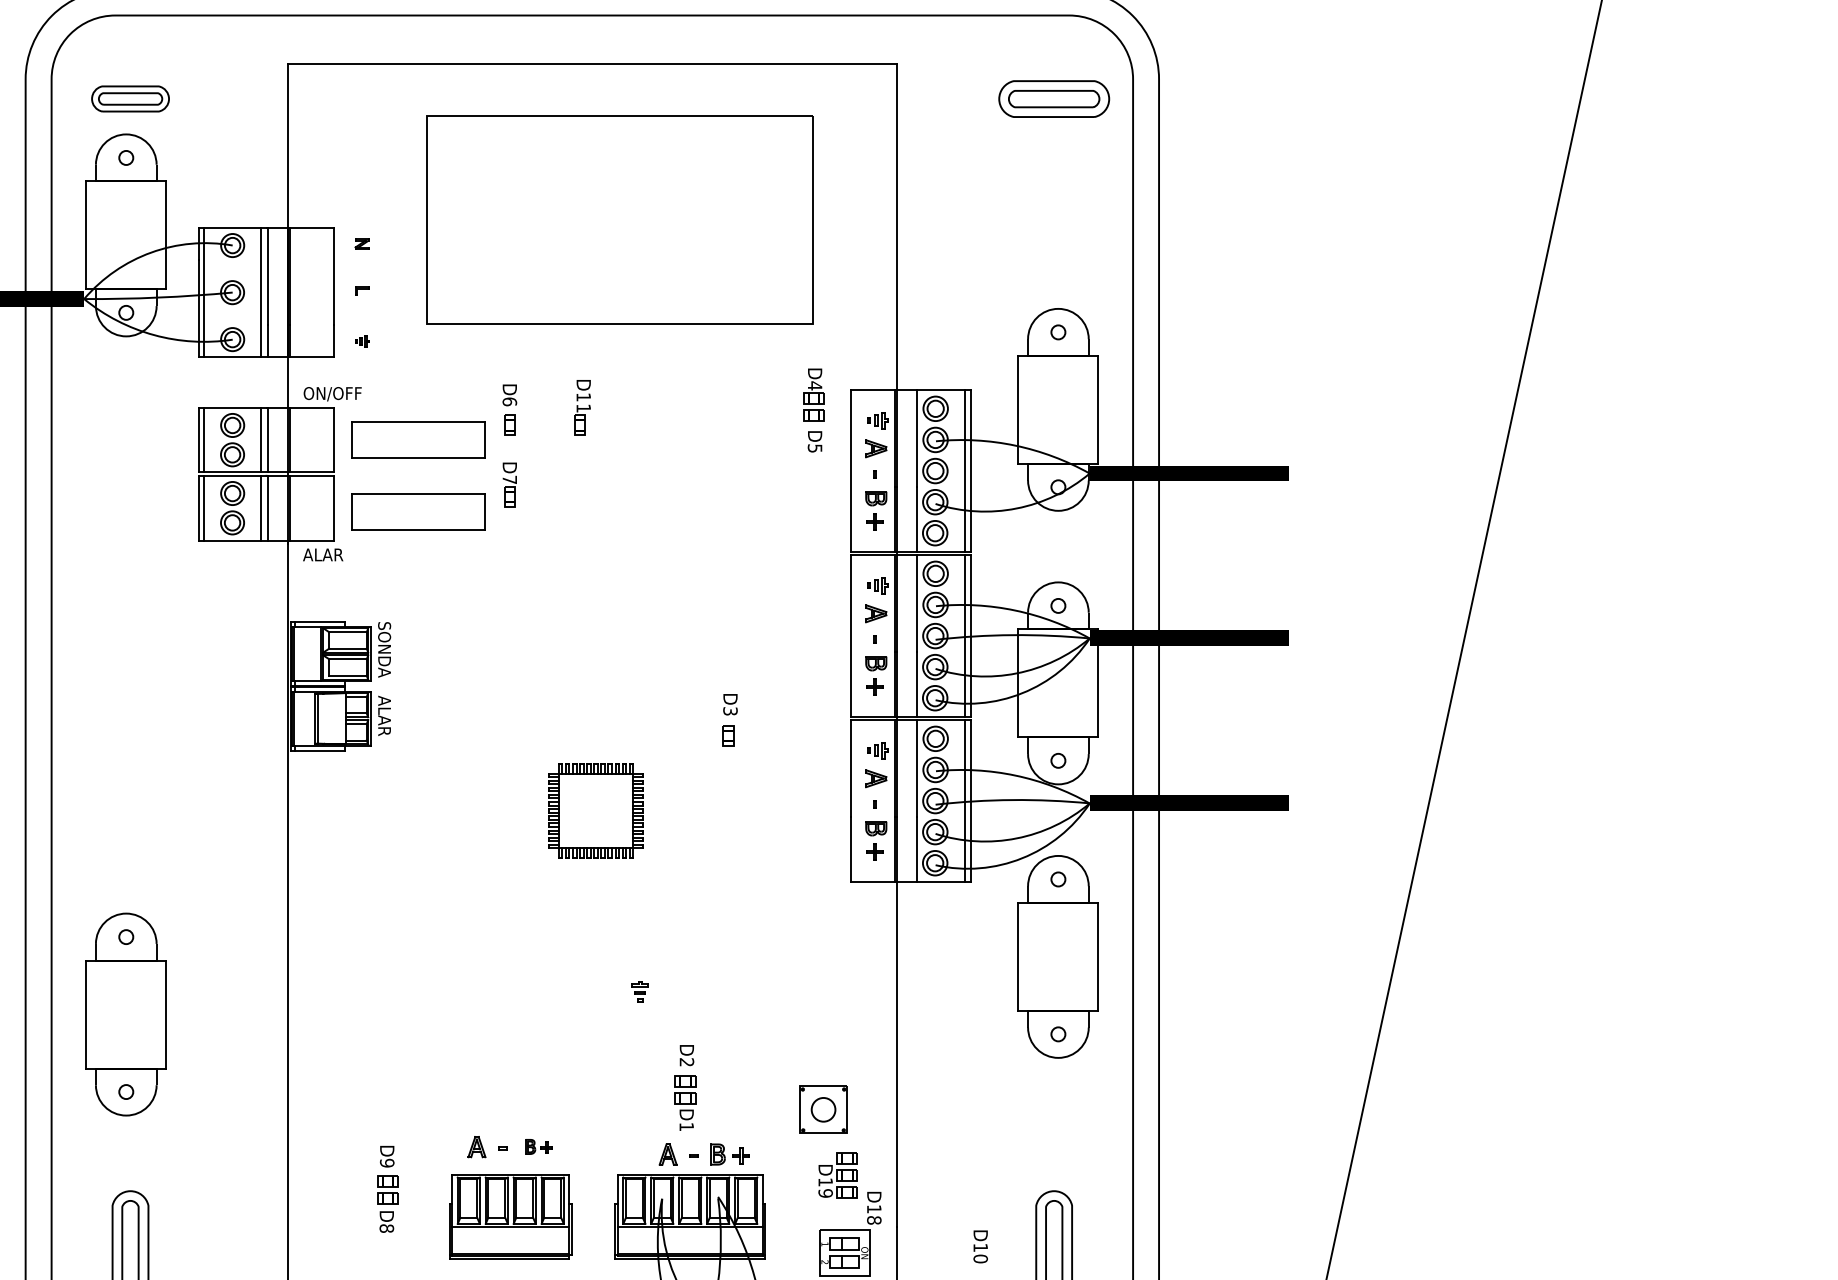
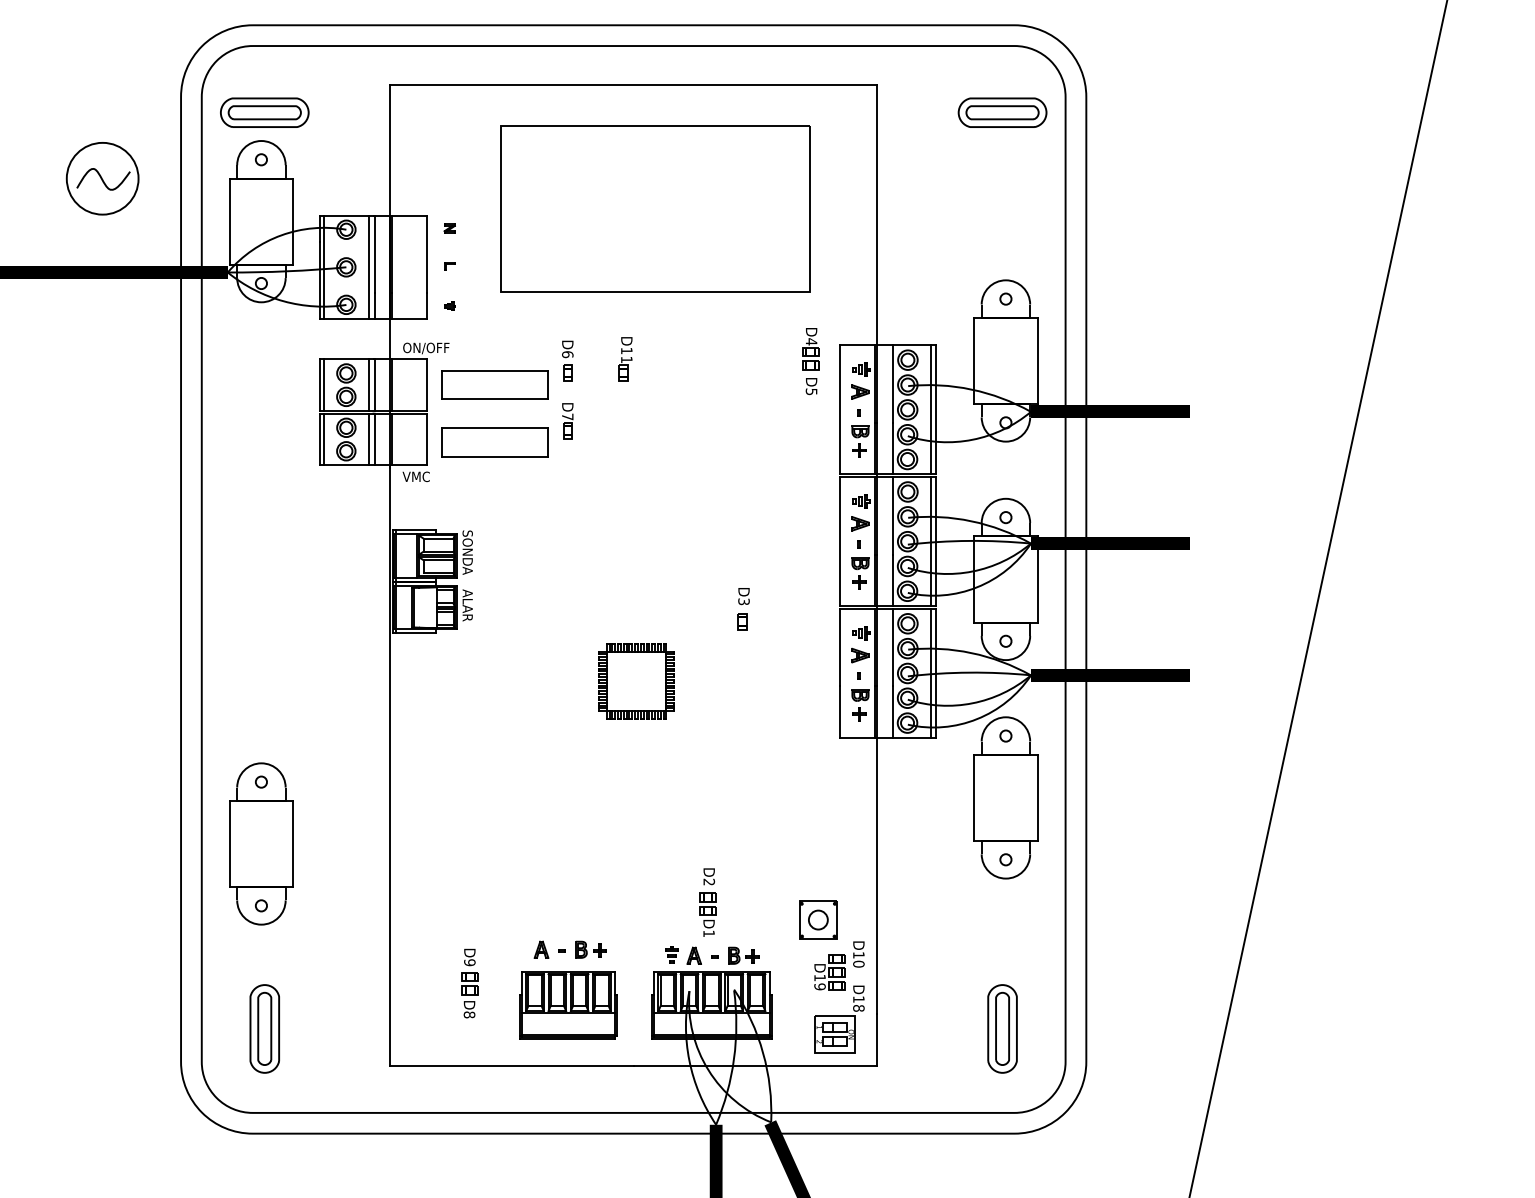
part: (130, 98) -> (264, 112), size x1.43
text: (322, 554) -> (418, 476), ALAR -> VMC
part: (639, 991) -> (671, 954), moved
part: (538, 1146) -> (590, 949), size x1.43
text: (980, 1246) -> (858, 954), moved

